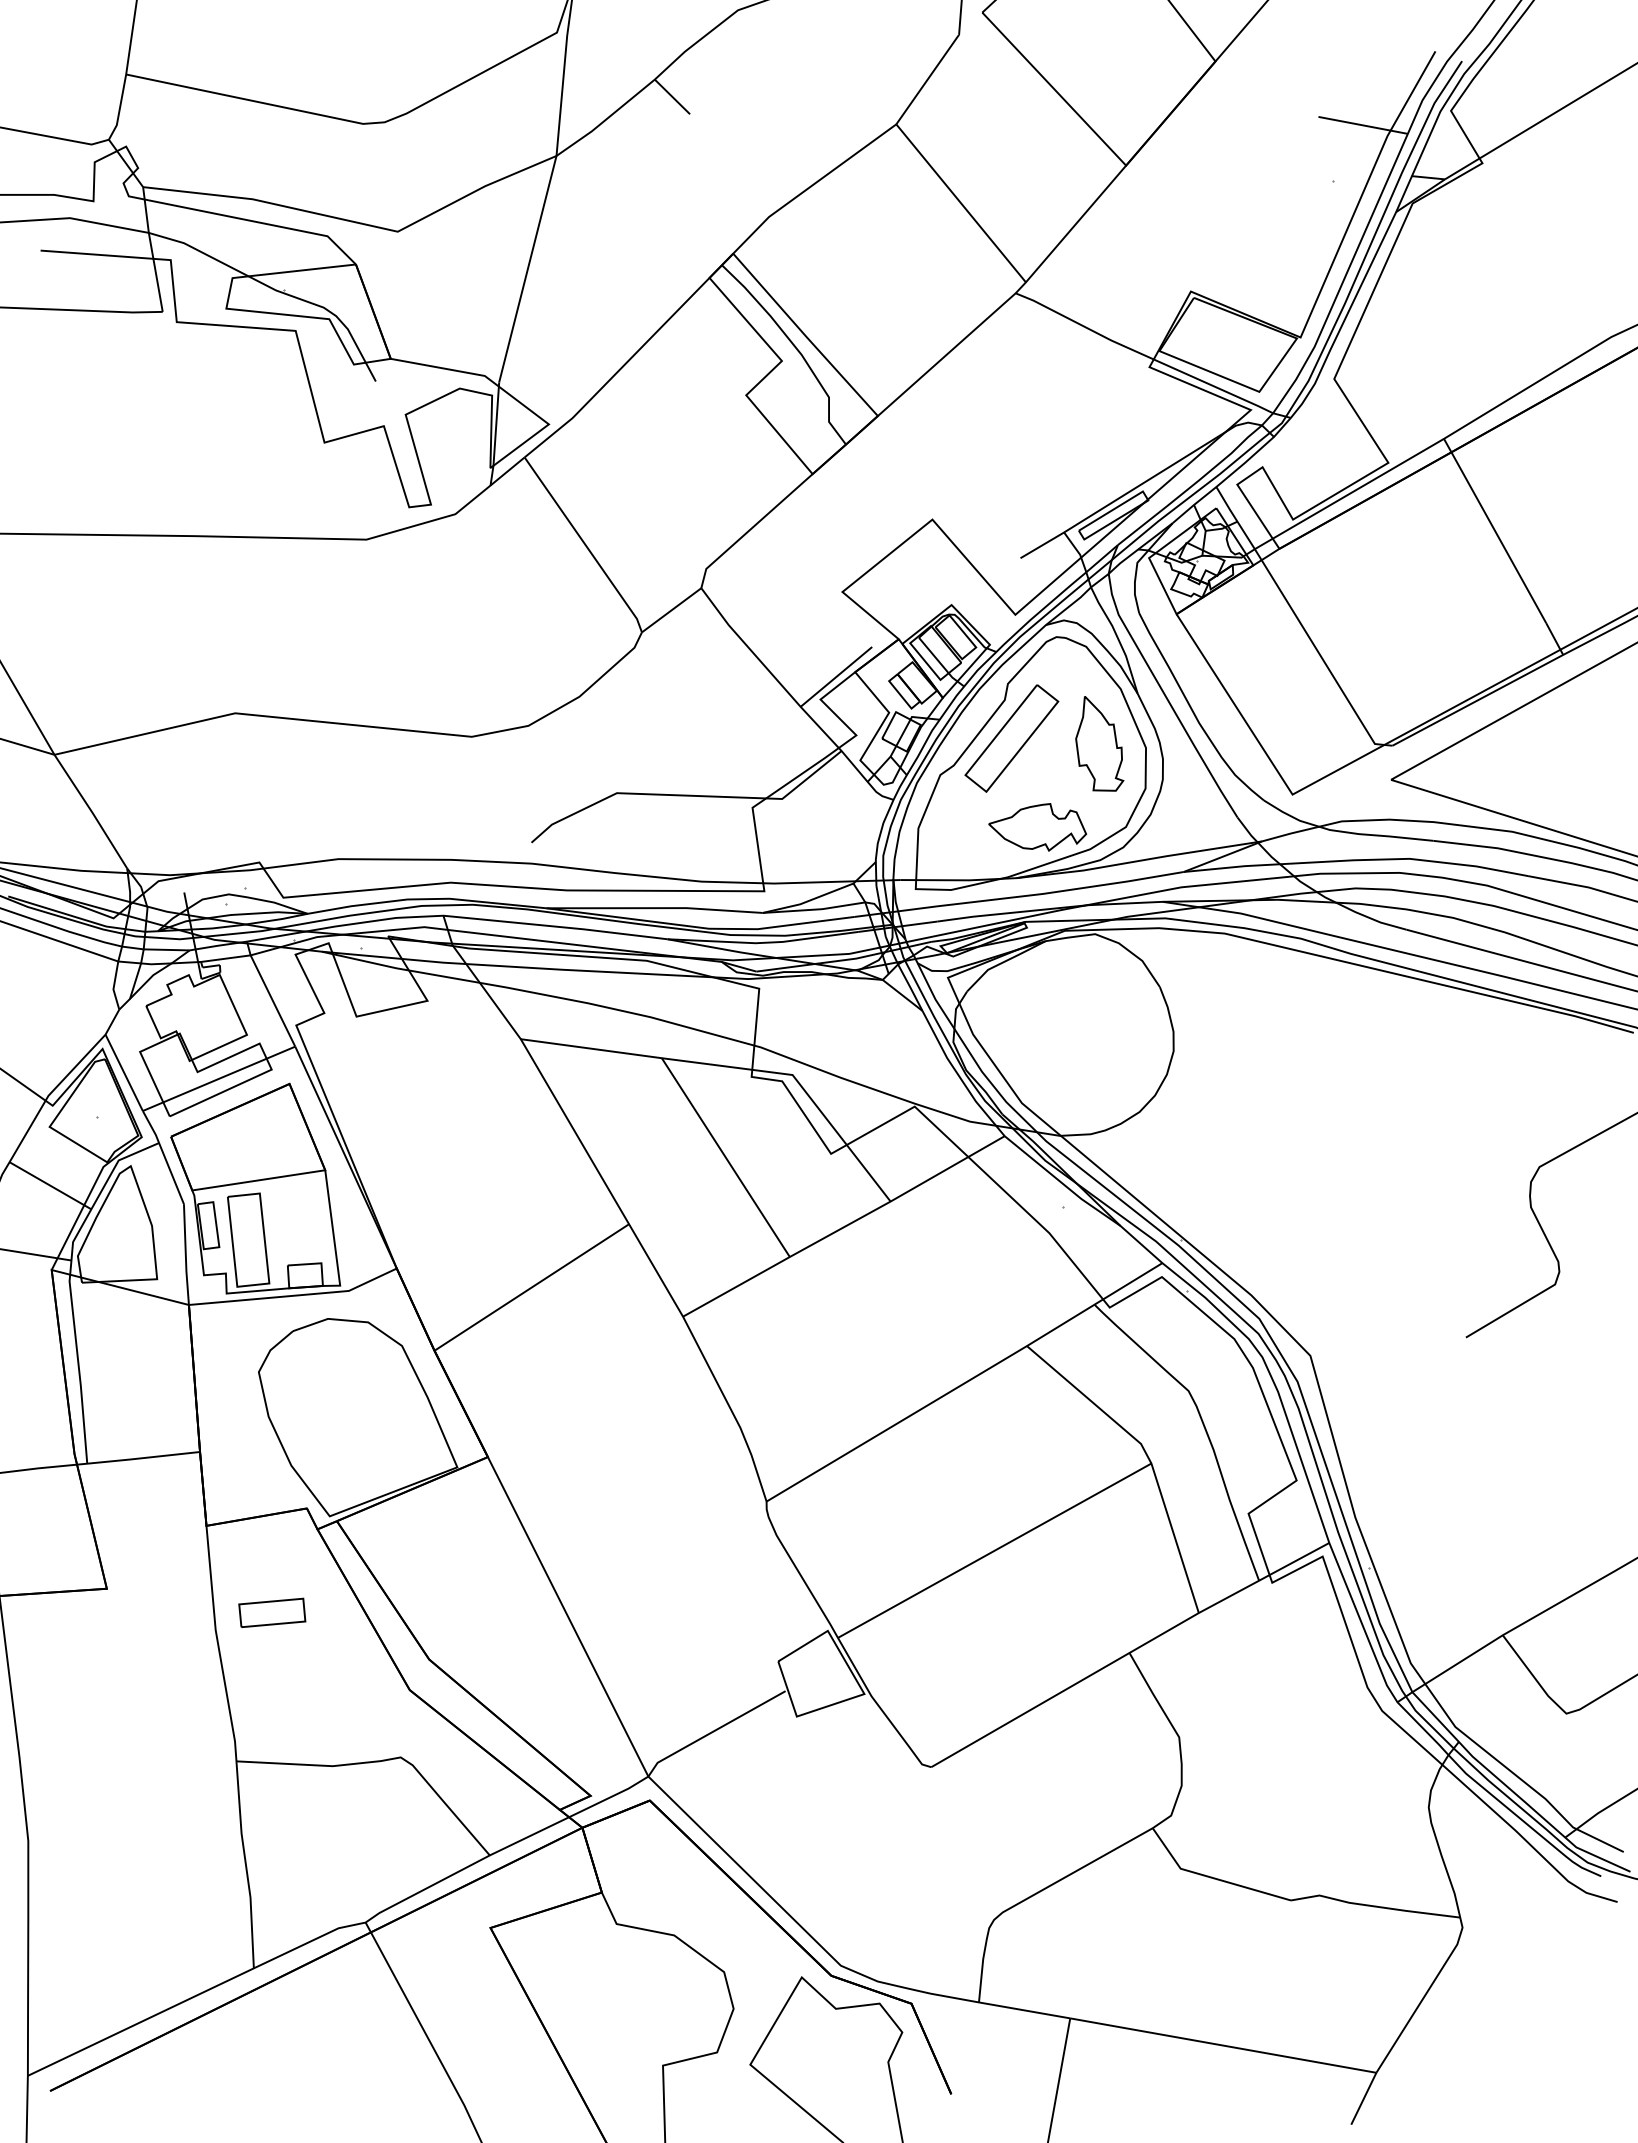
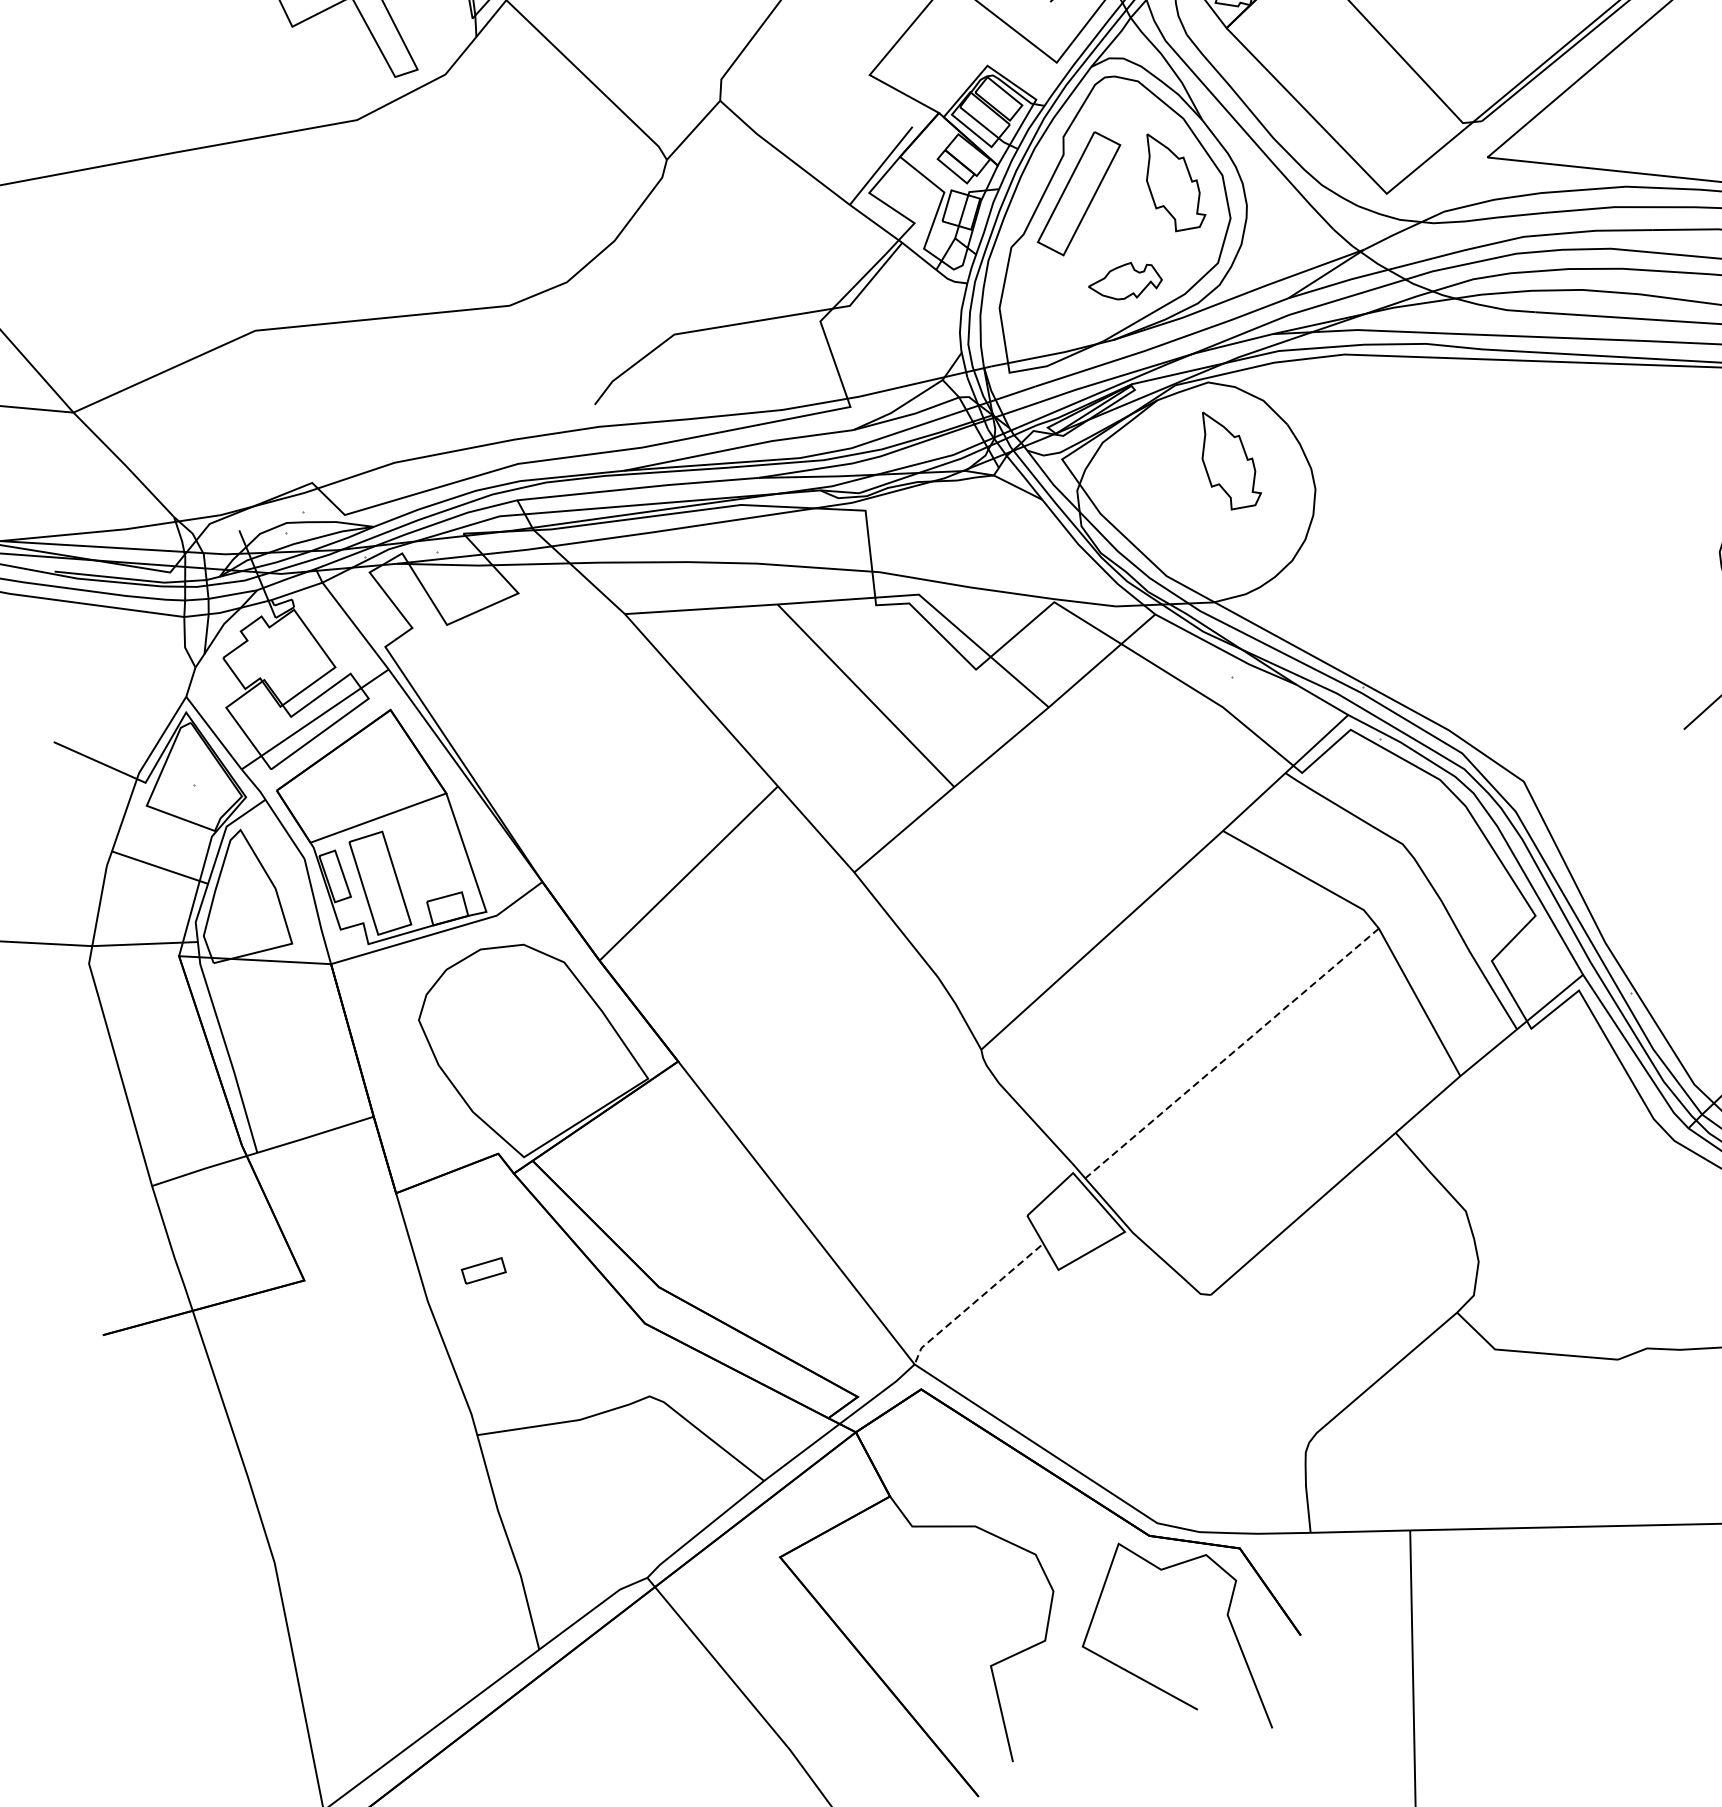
part: (1037, 827) -> (1124, 282), size x0.7
part: (1099, 1007) -> (1228, 458), added
line: (994, 1550) -> (1231, 1053), solid -> dashed
part: (272, 1612) -> (483, 1270), size x0.6
line: (713, 1731) -> (973, 1303), solid -> dashed

